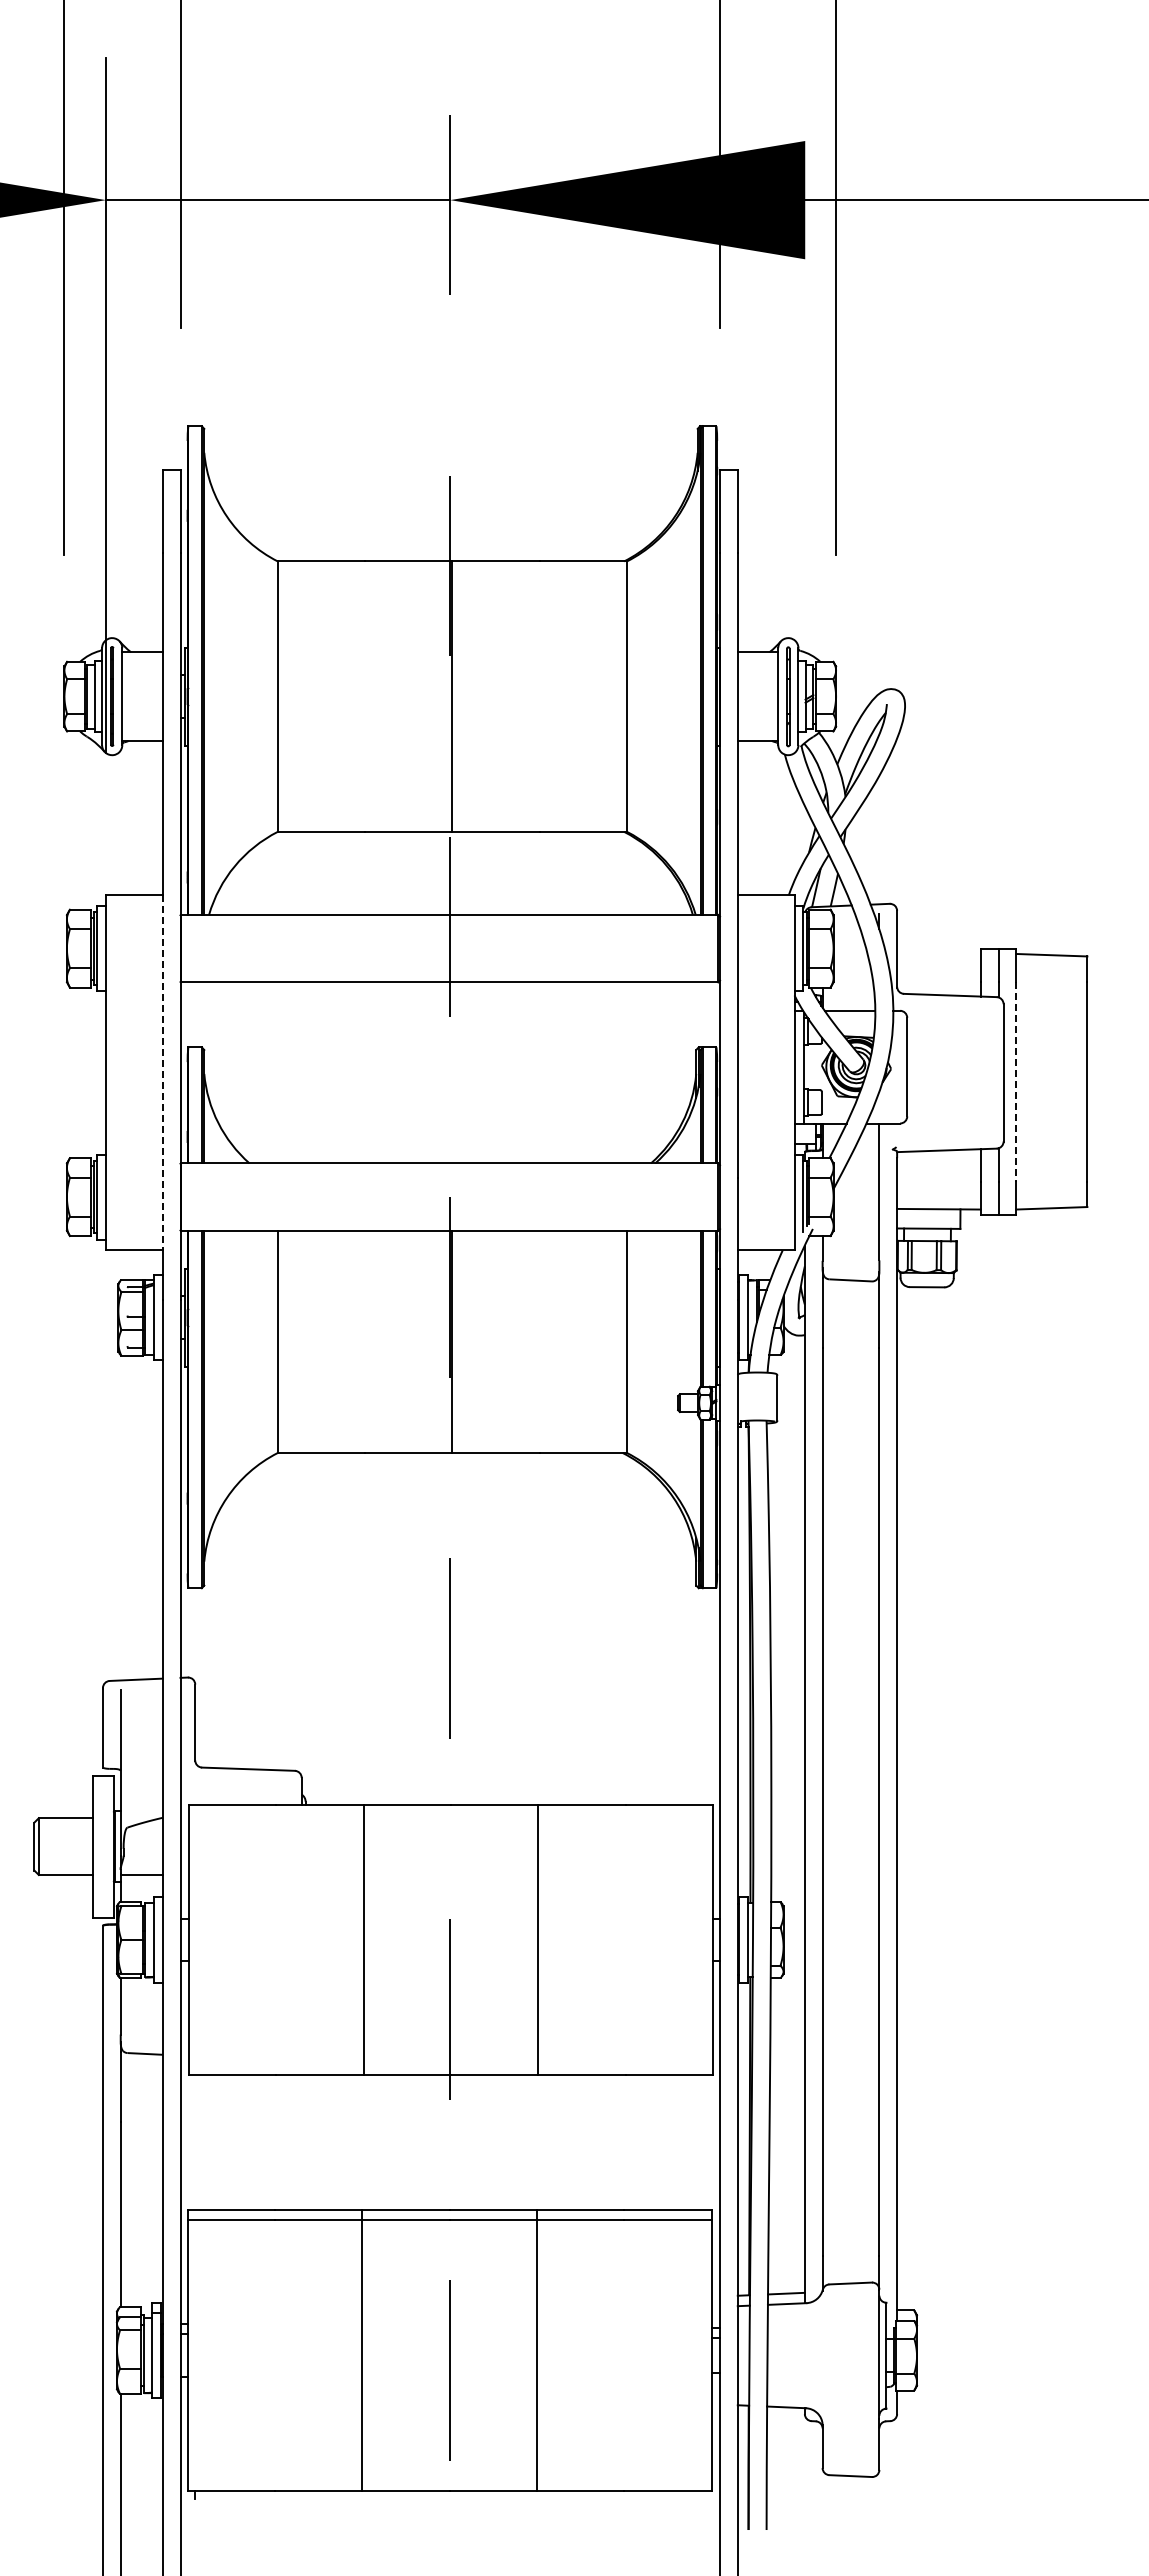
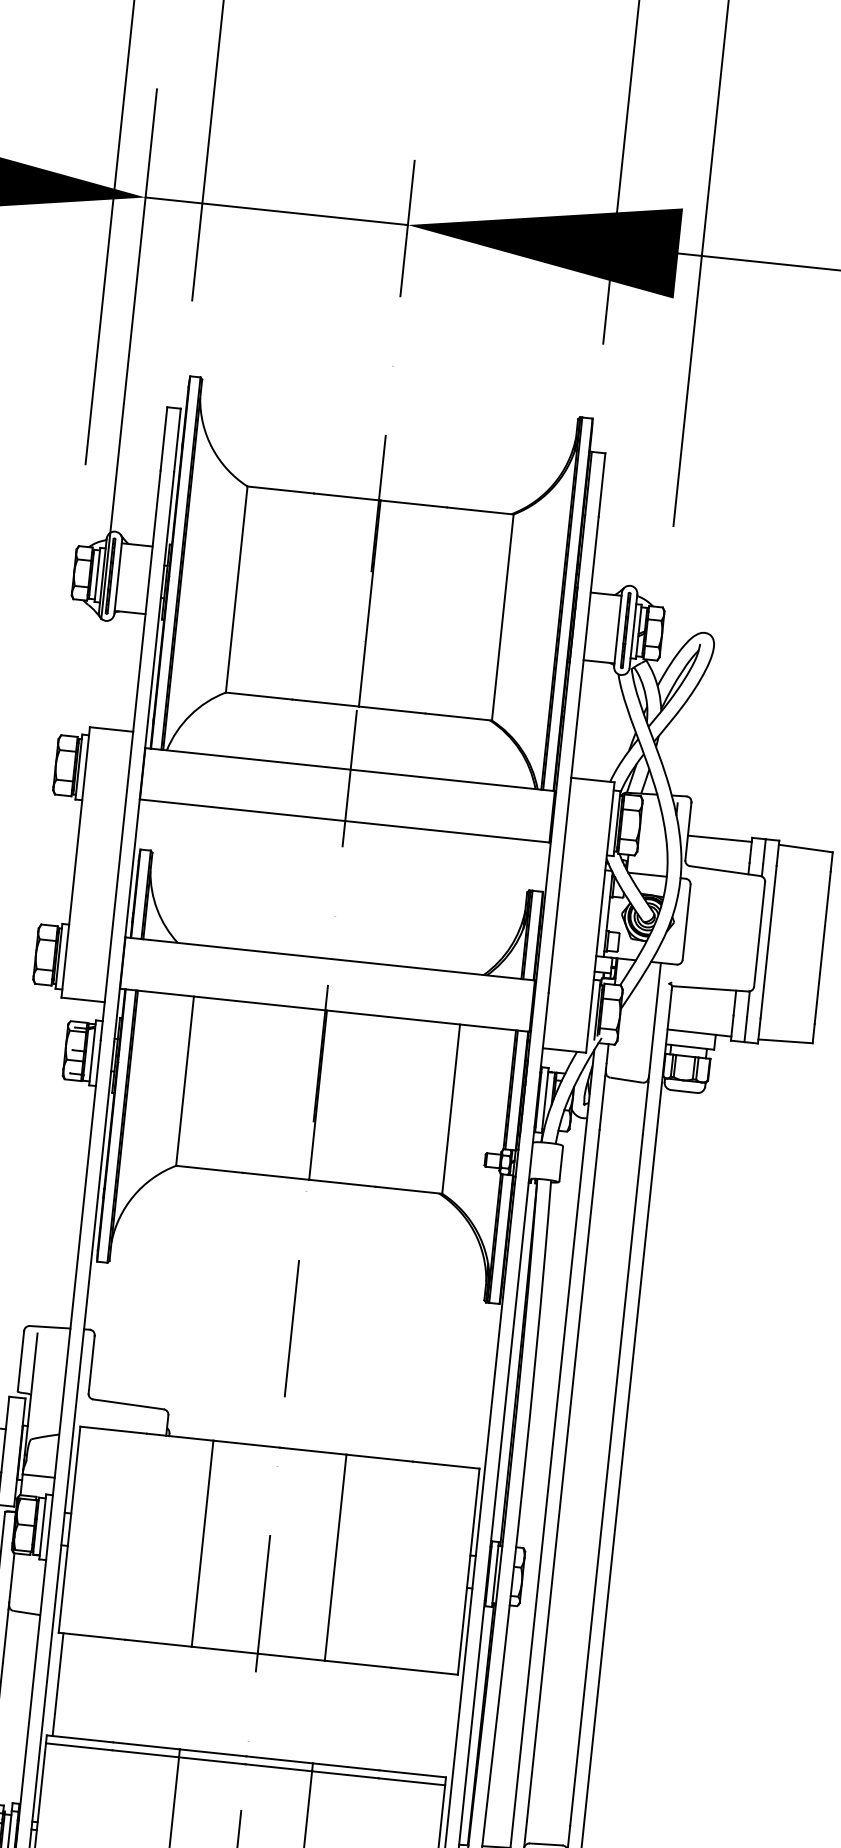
line: (938, 953) -> (719, 838), added
line: (162, 1073) -> (118, 867), dashed -> solid
line: (1016, 1082) -> (768, 942), dashed -> solid
line: (195, 2142) -> (58, 1684), added

